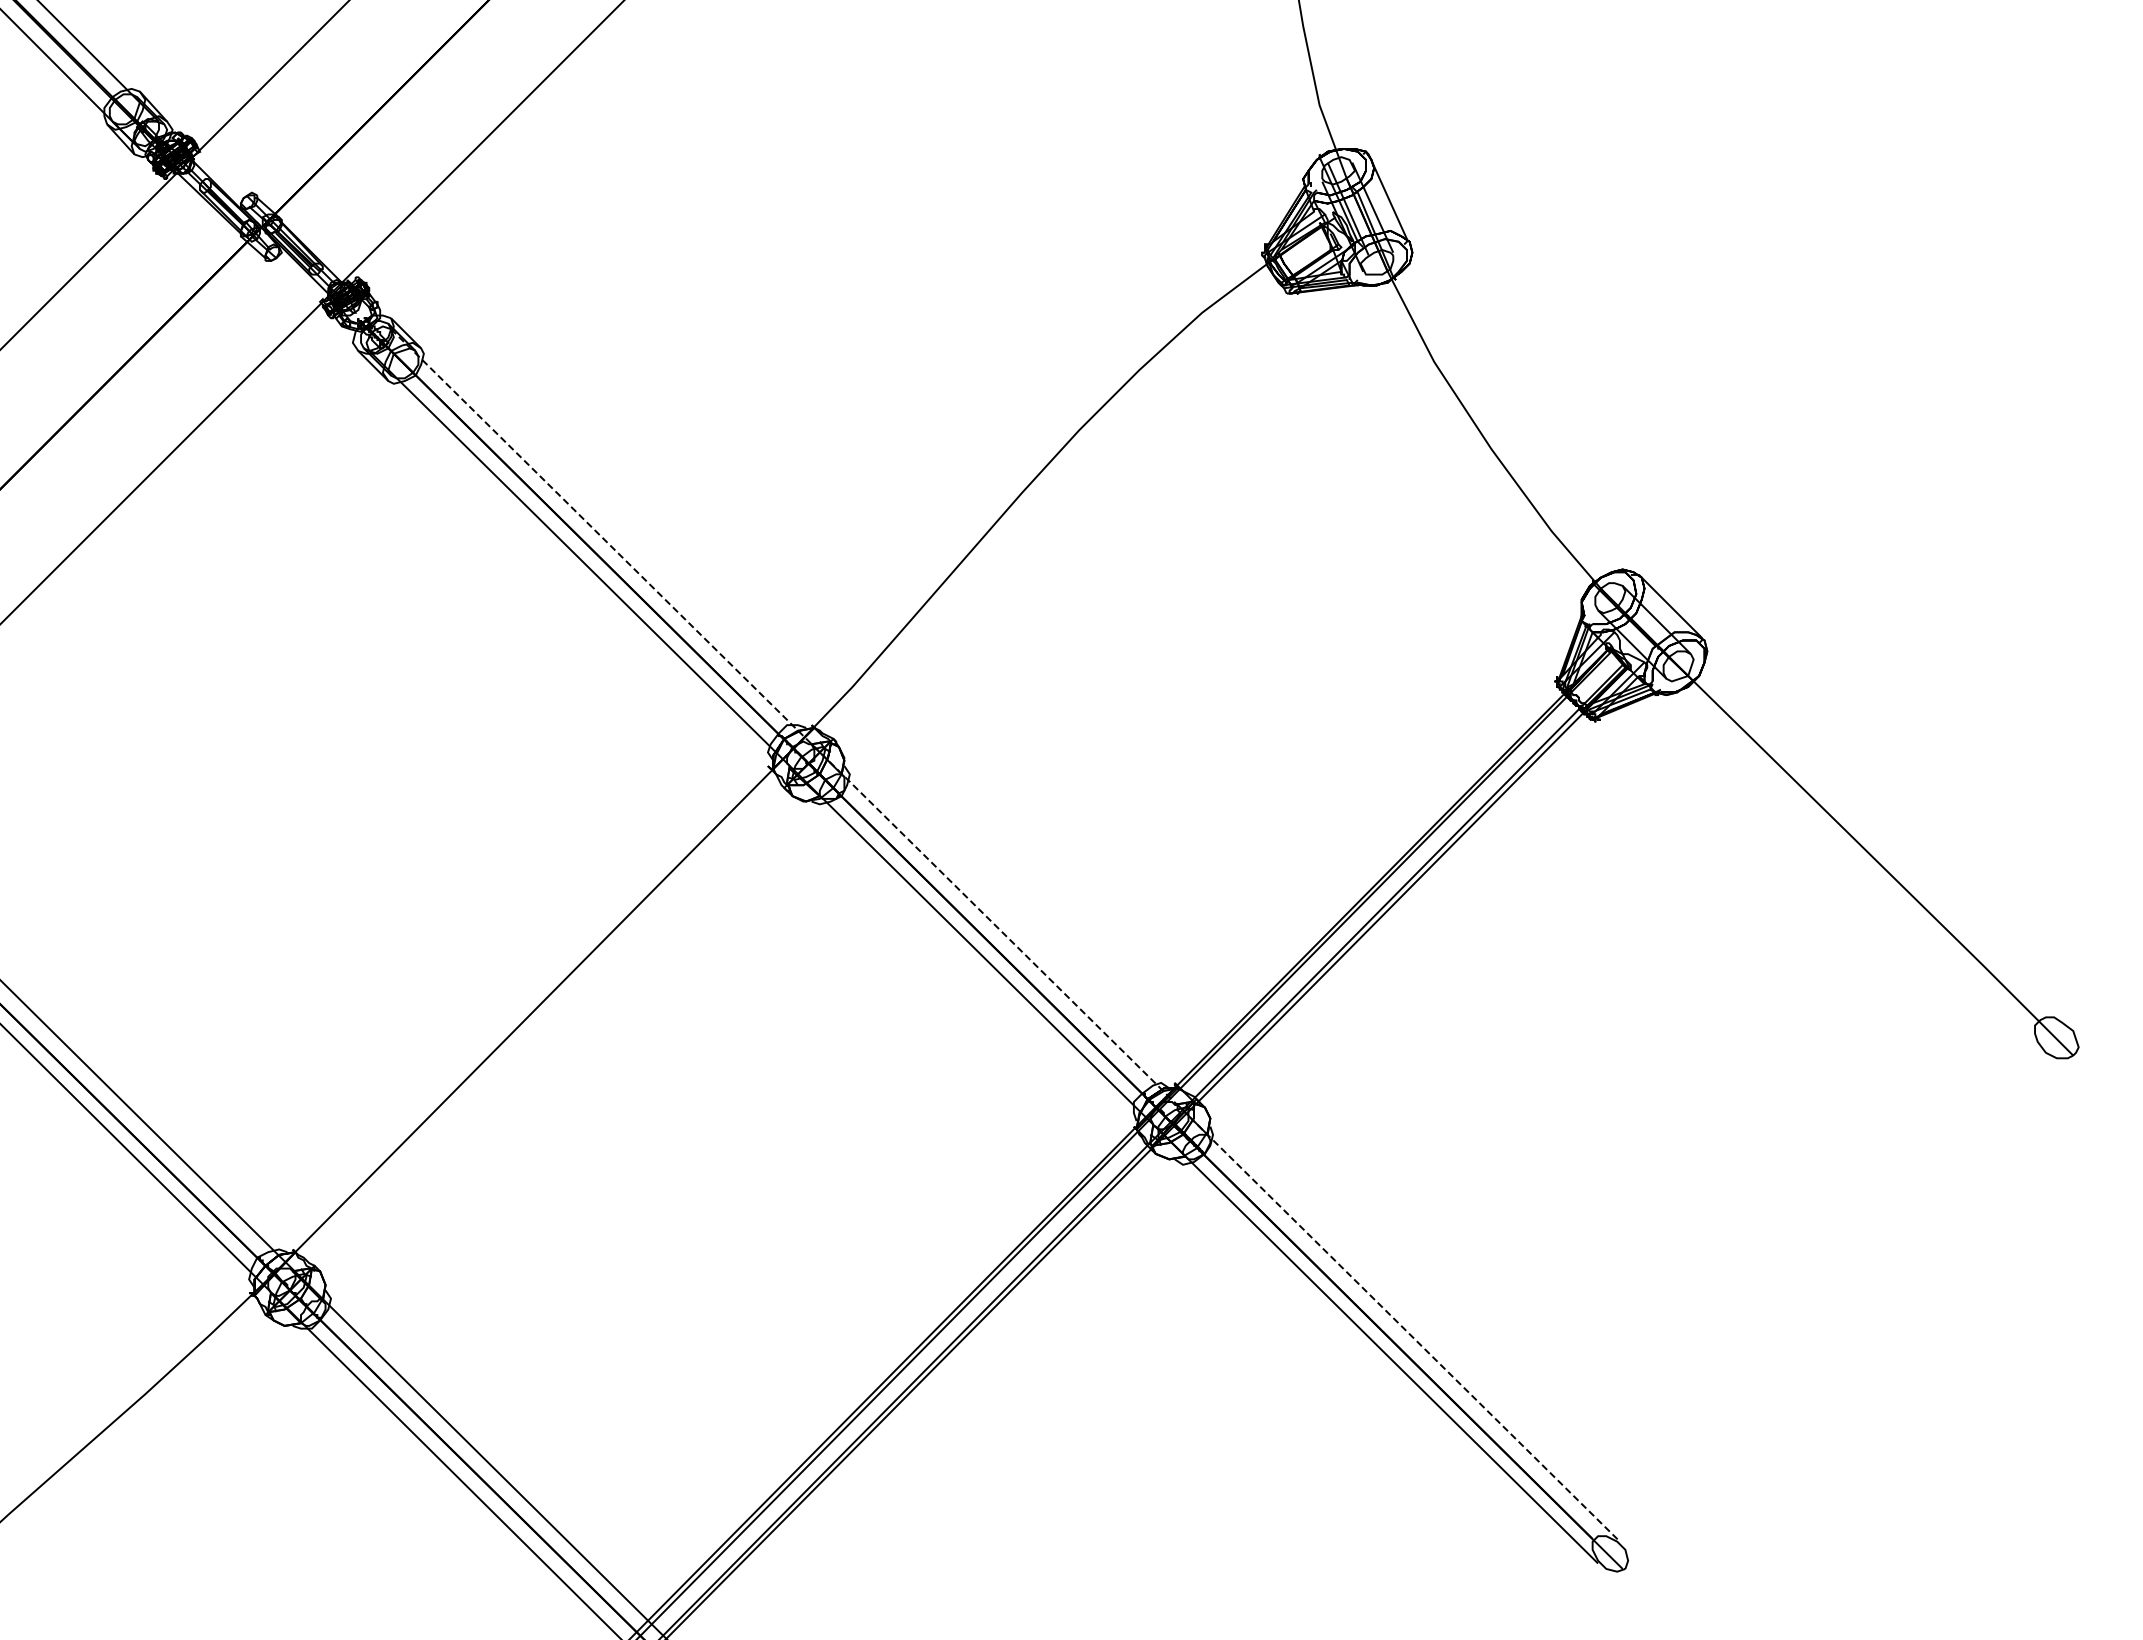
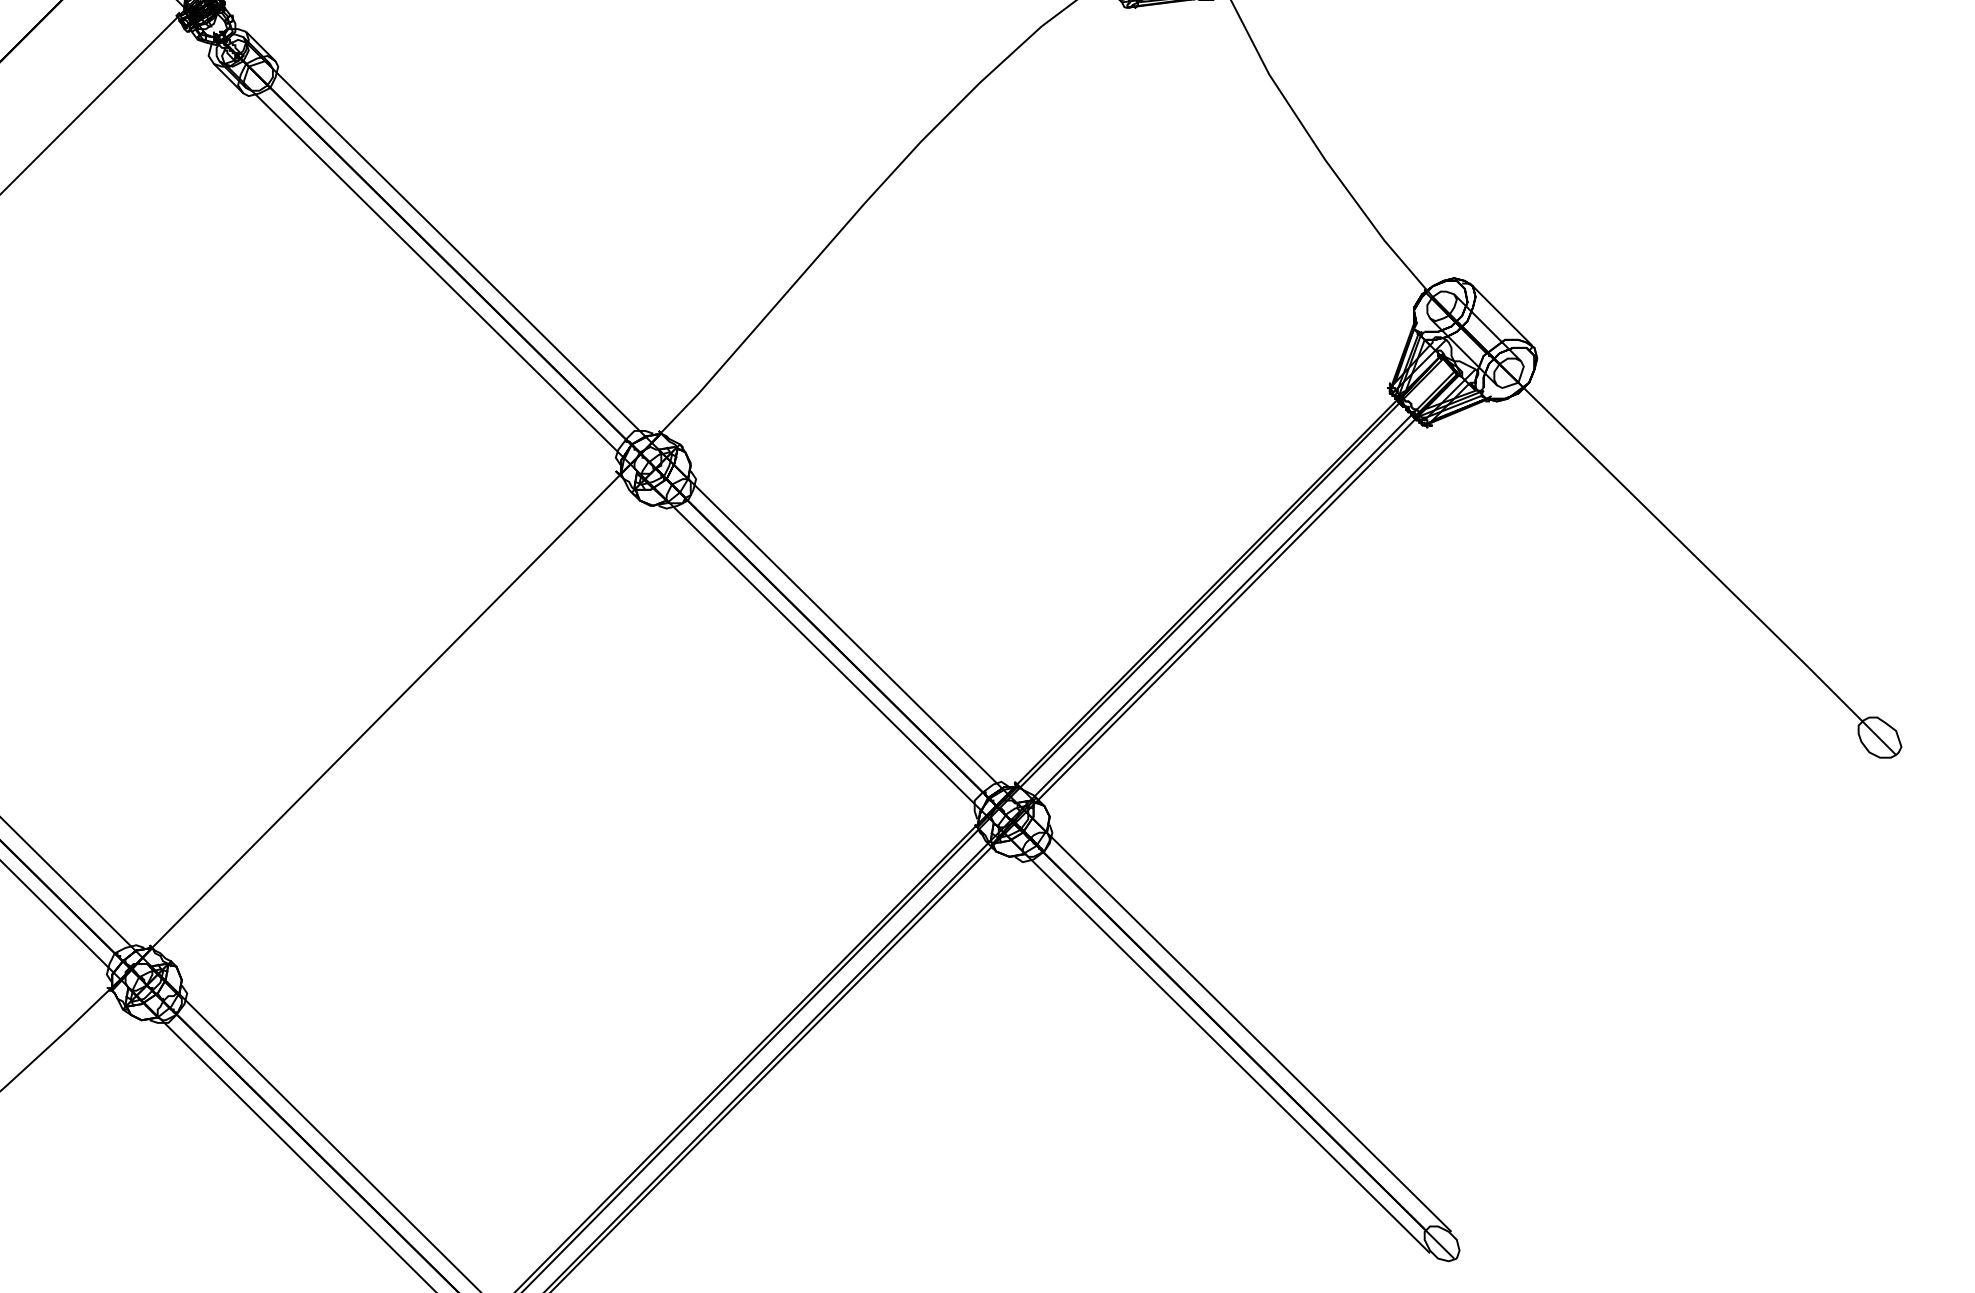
line: (1005, 935) -> (848, 637), dashed -> solid

